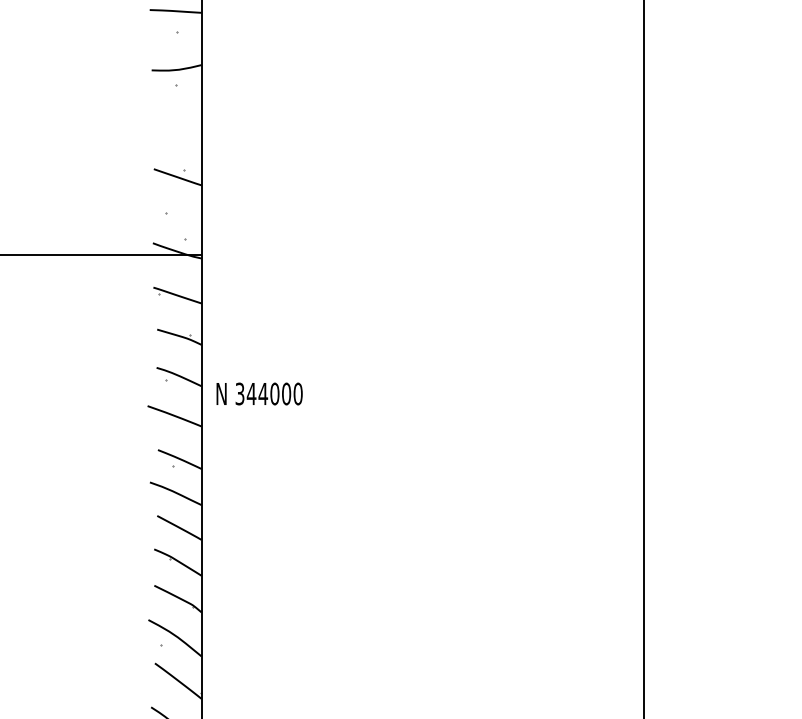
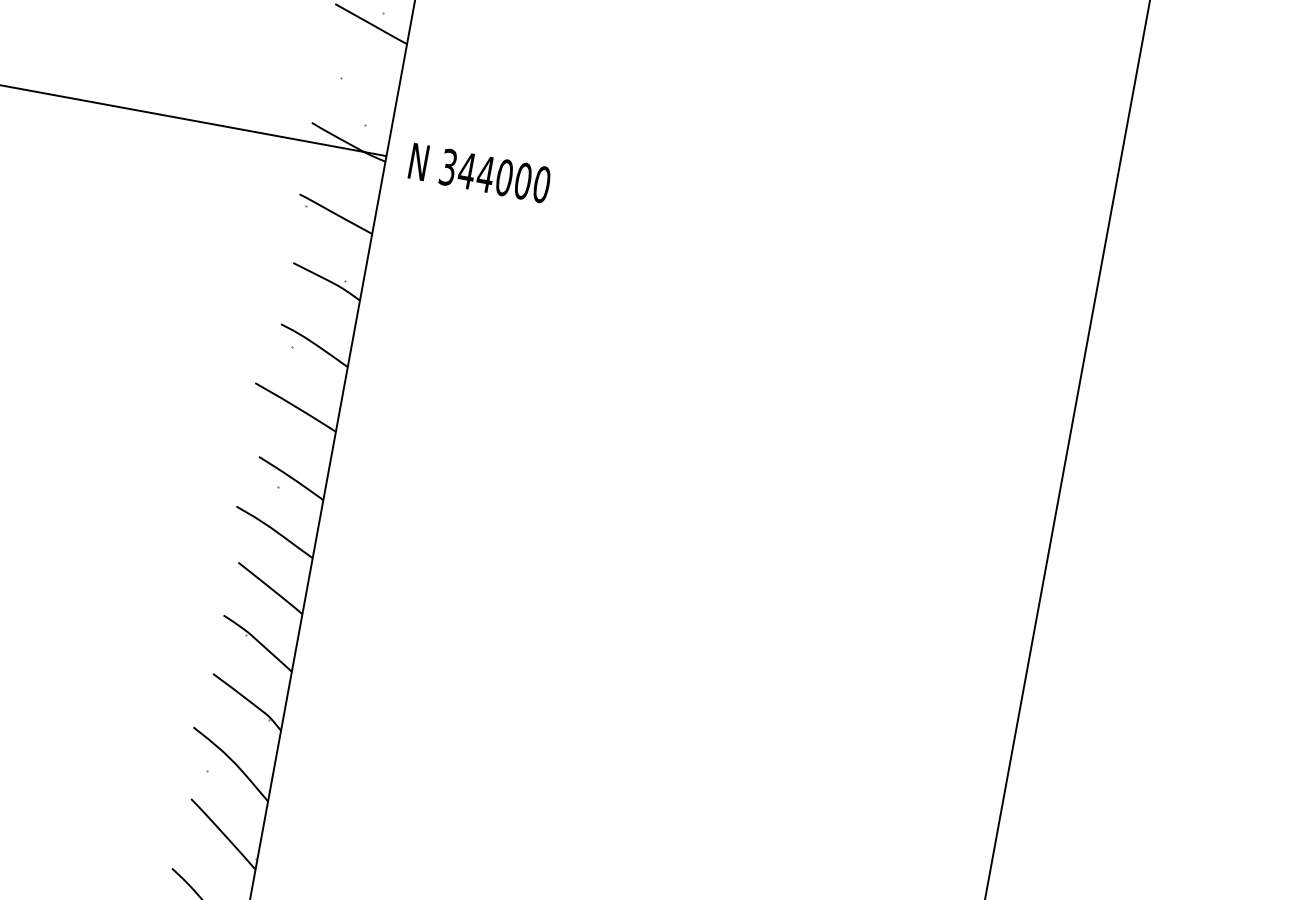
text: (259, 393) -> (479, 172), moved

